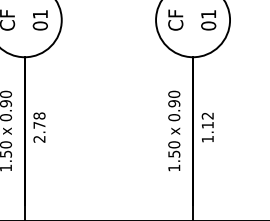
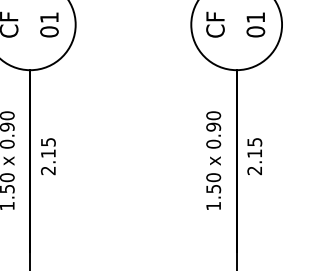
text: (39, 120) -> (48, 147), 2.78 -> 2.15
text: (207, 127) -> (254, 156), 1.12 -> 2.15

